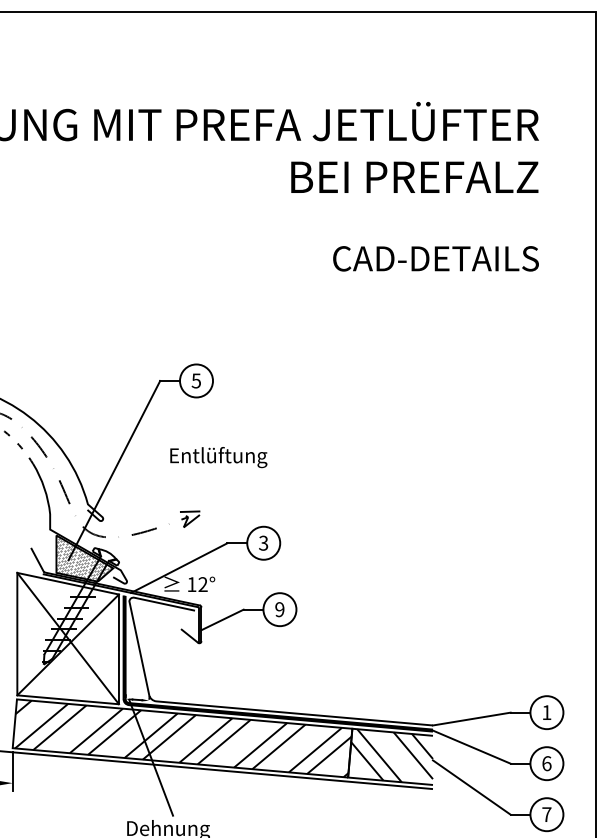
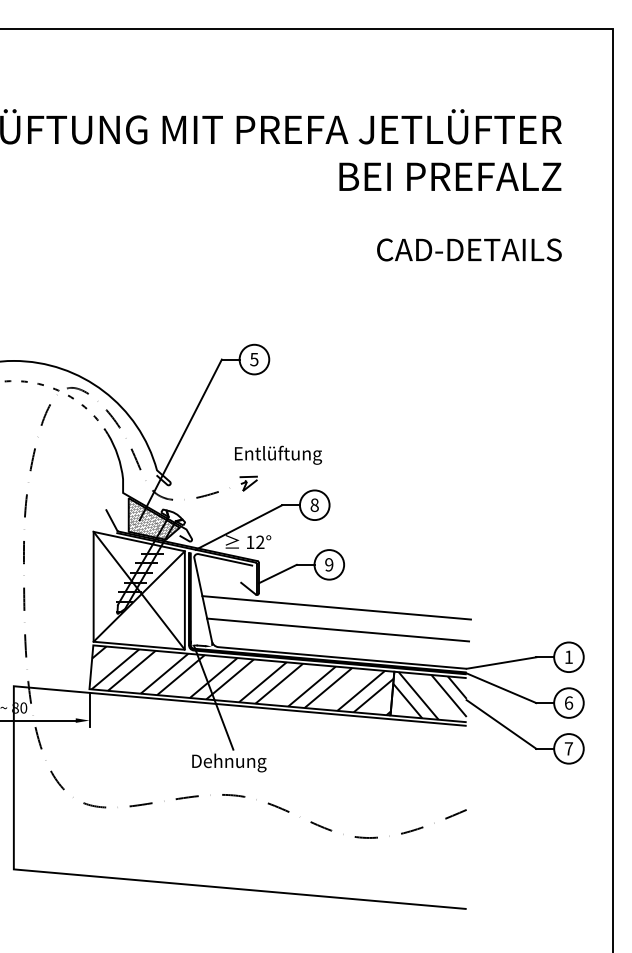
text: (218, 456) -> (278, 454), moved
text: (263, 542) -> (314, 504), 3 -> 8
line: (287, 657) -> (336, 607), added
line: (290, 681) -> (338, 629), added

